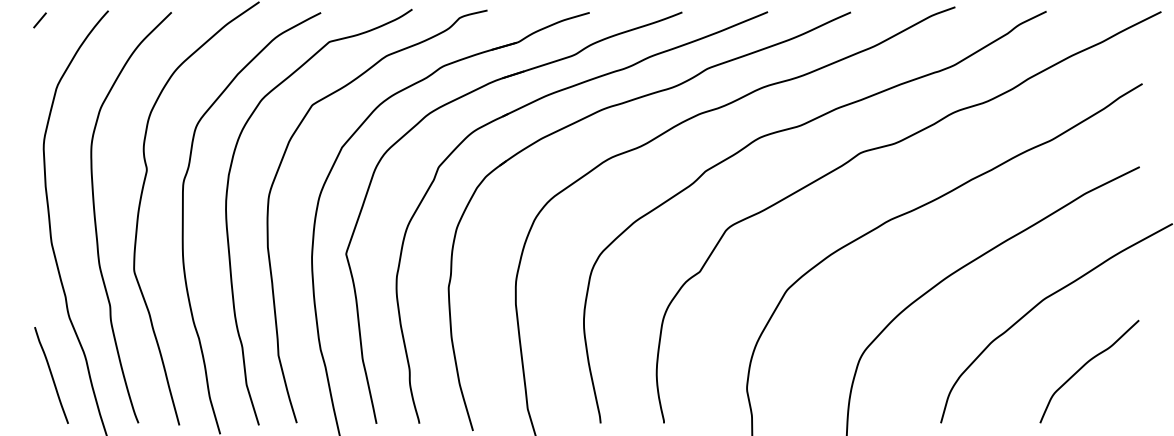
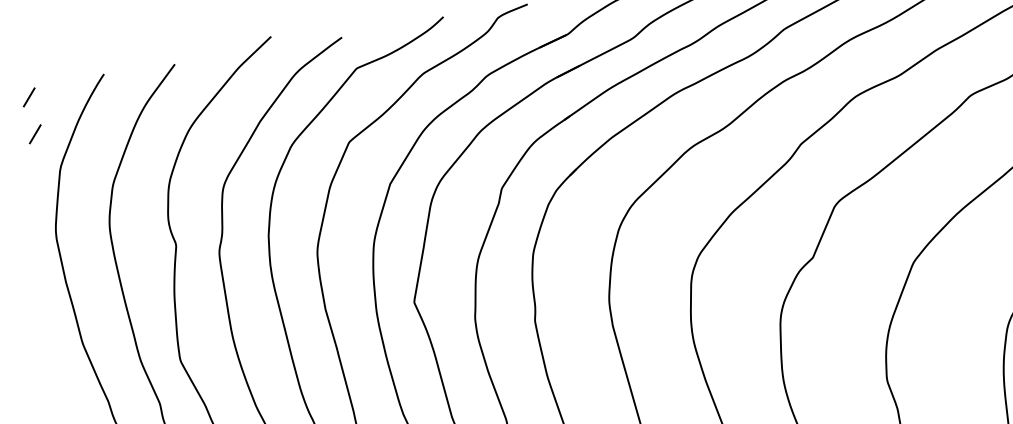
line: (39, 53) -> (34, 134), added

